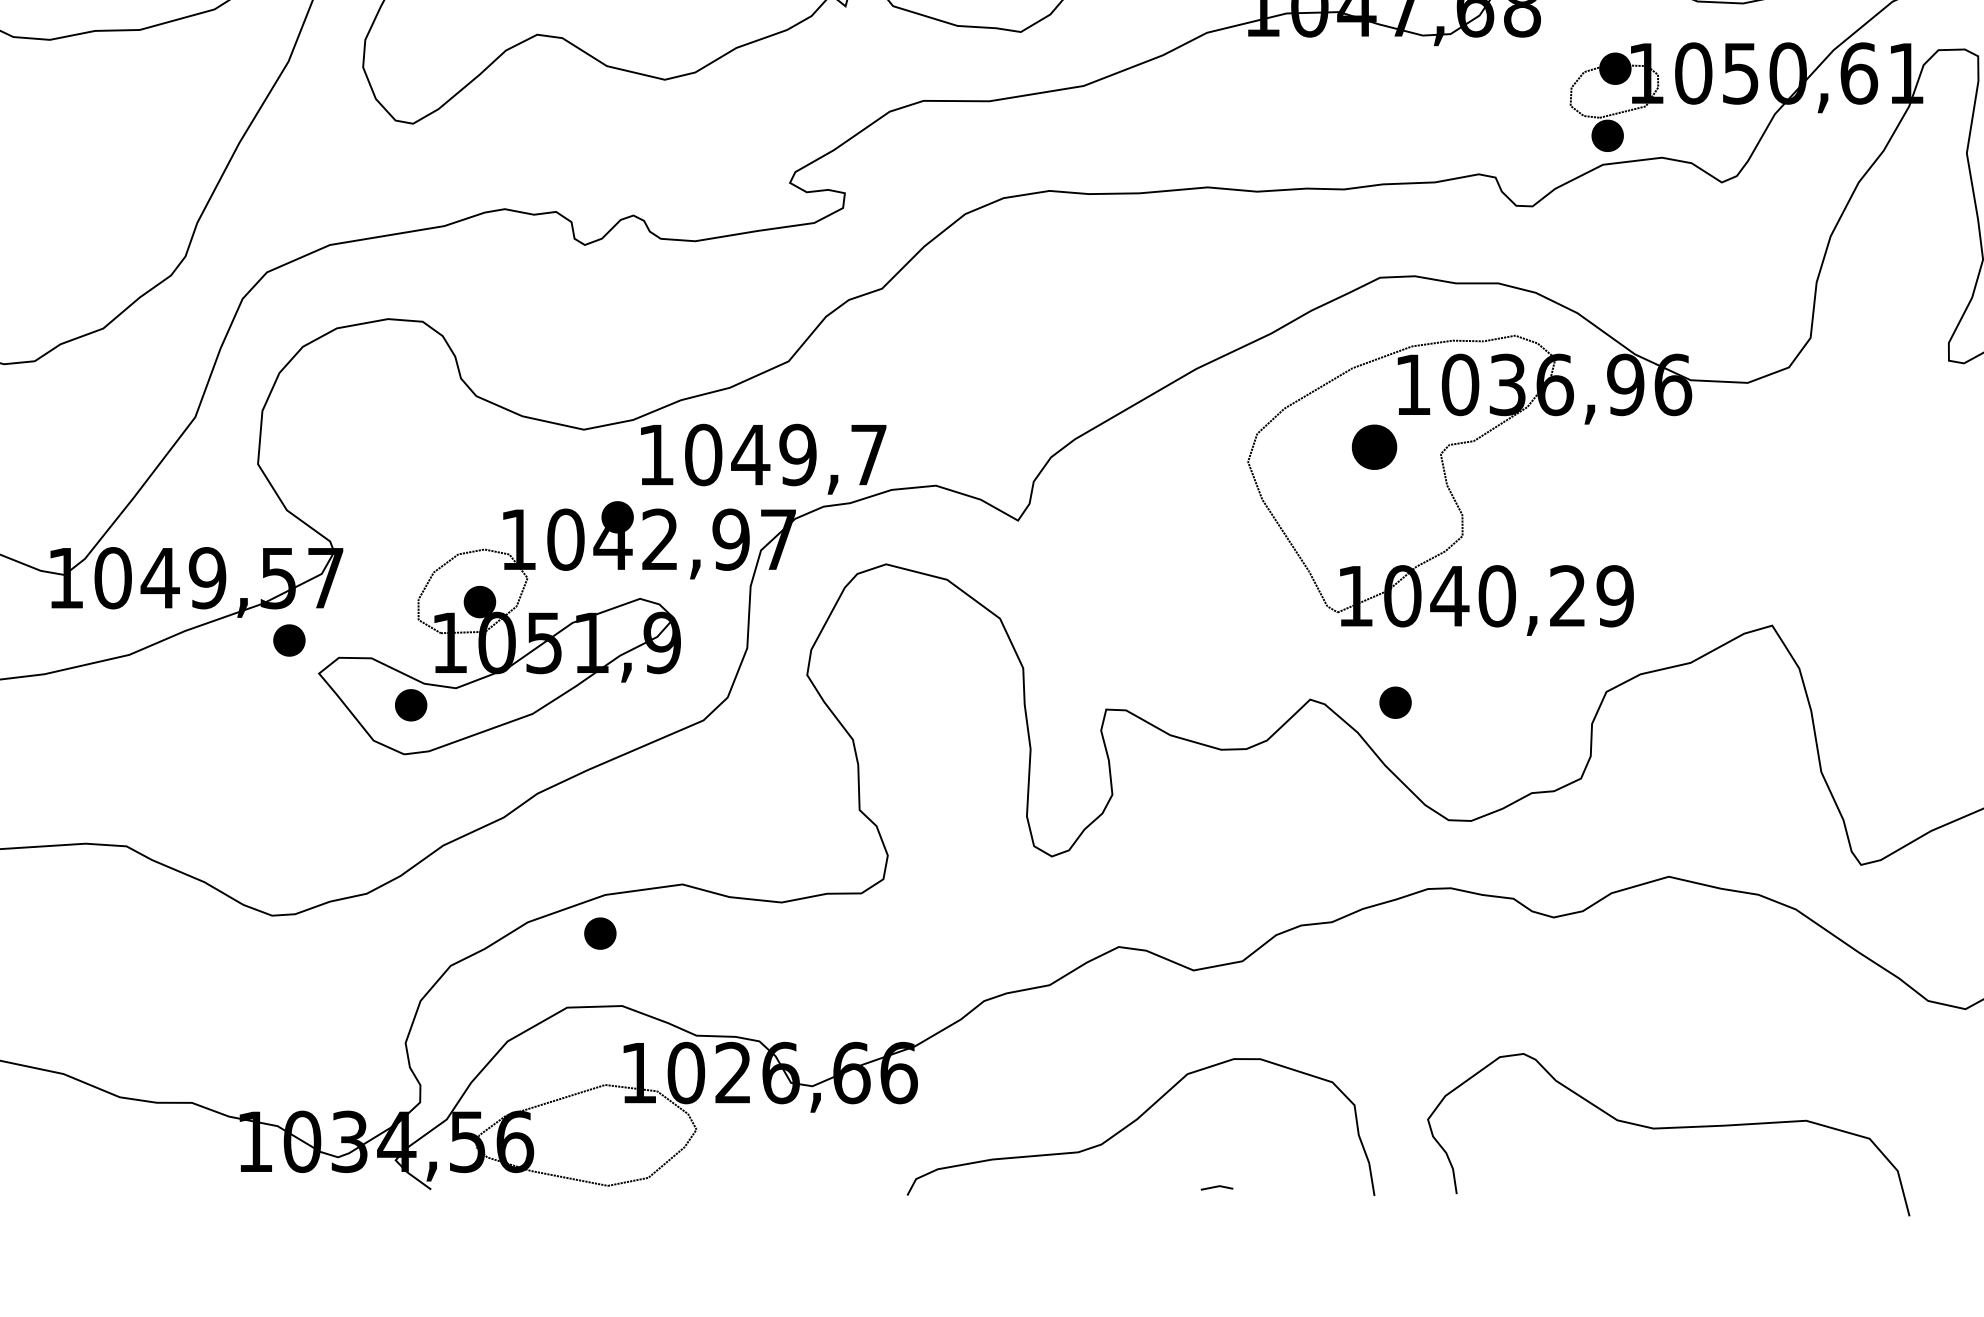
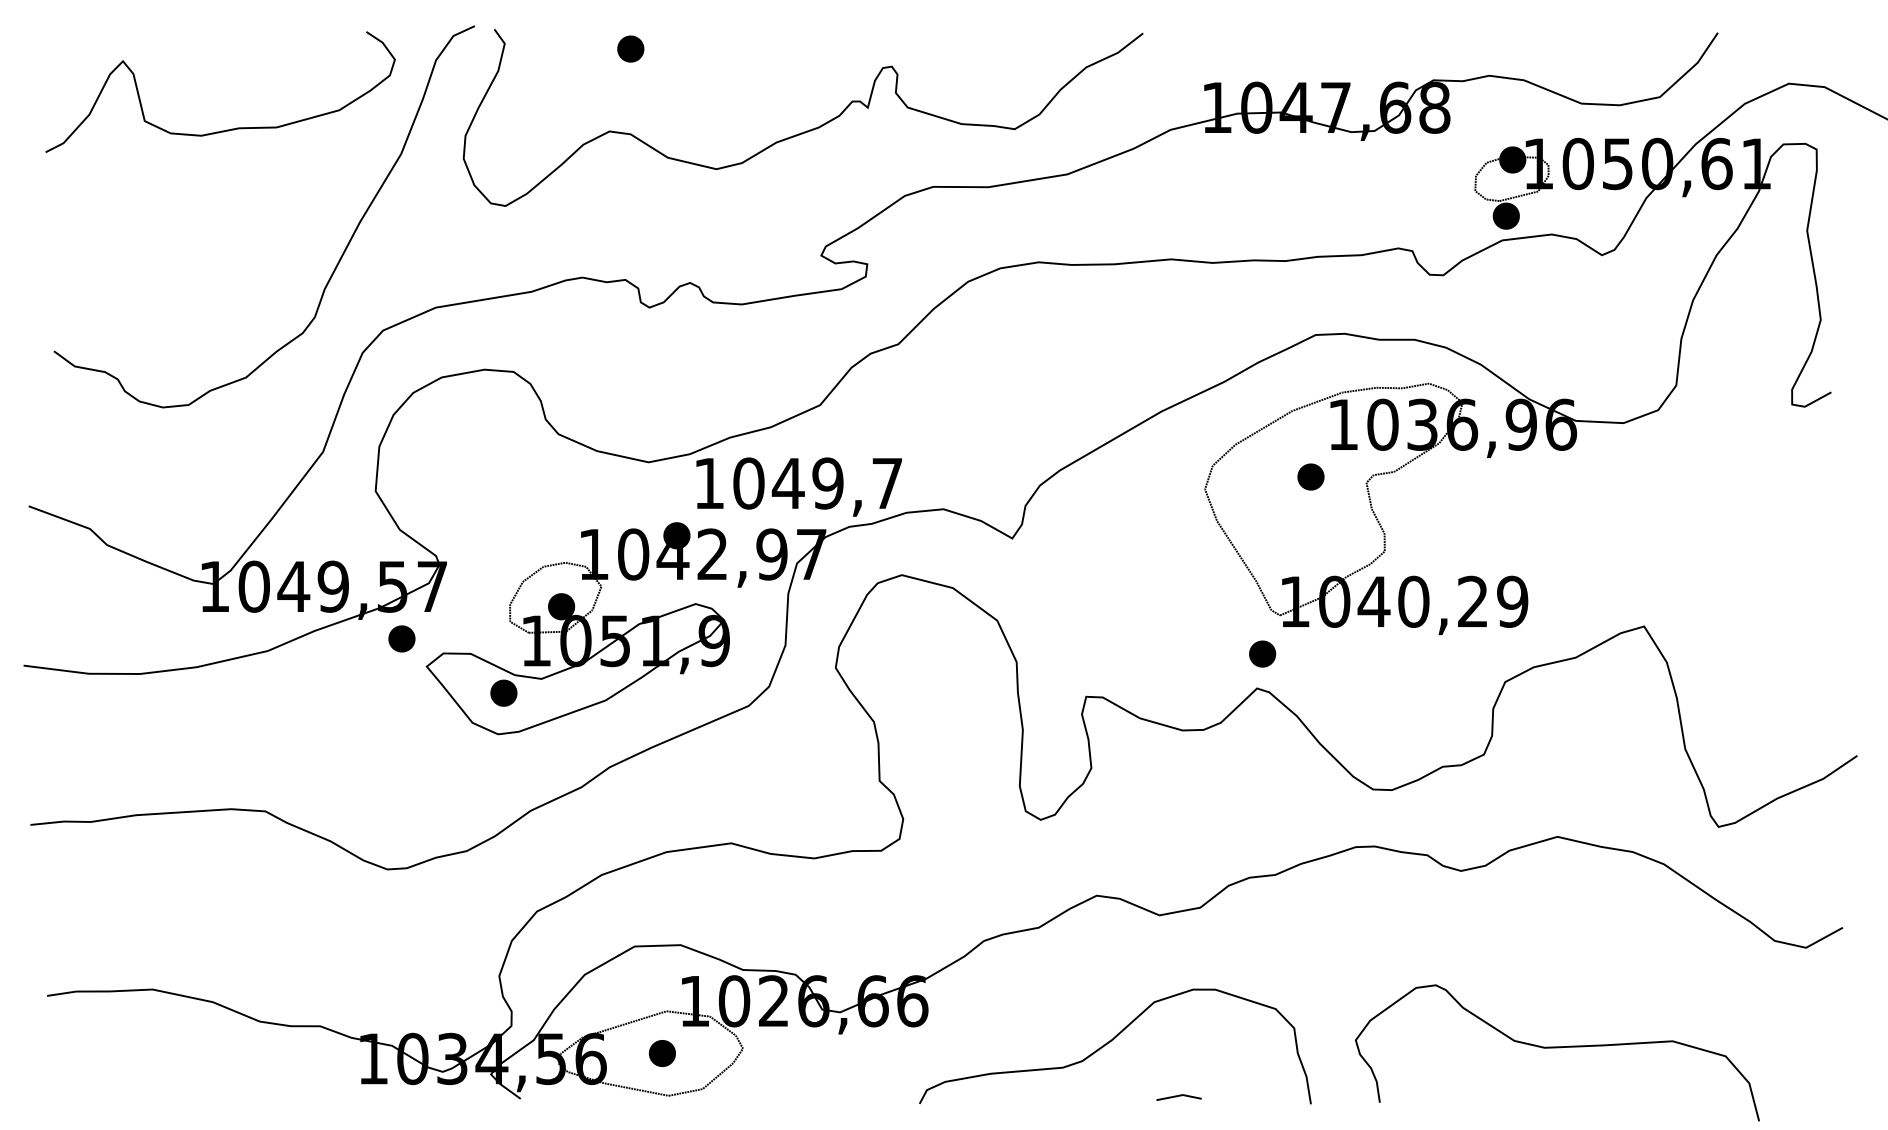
part: (1373, 446) -> (1310, 476), size x0.71
part: (1395, 702) -> (1262, 653), moved
part: (600, 933) -> (662, 1053), moved
part: (1216, 1187) -> (1178, 1097), size x1.67

